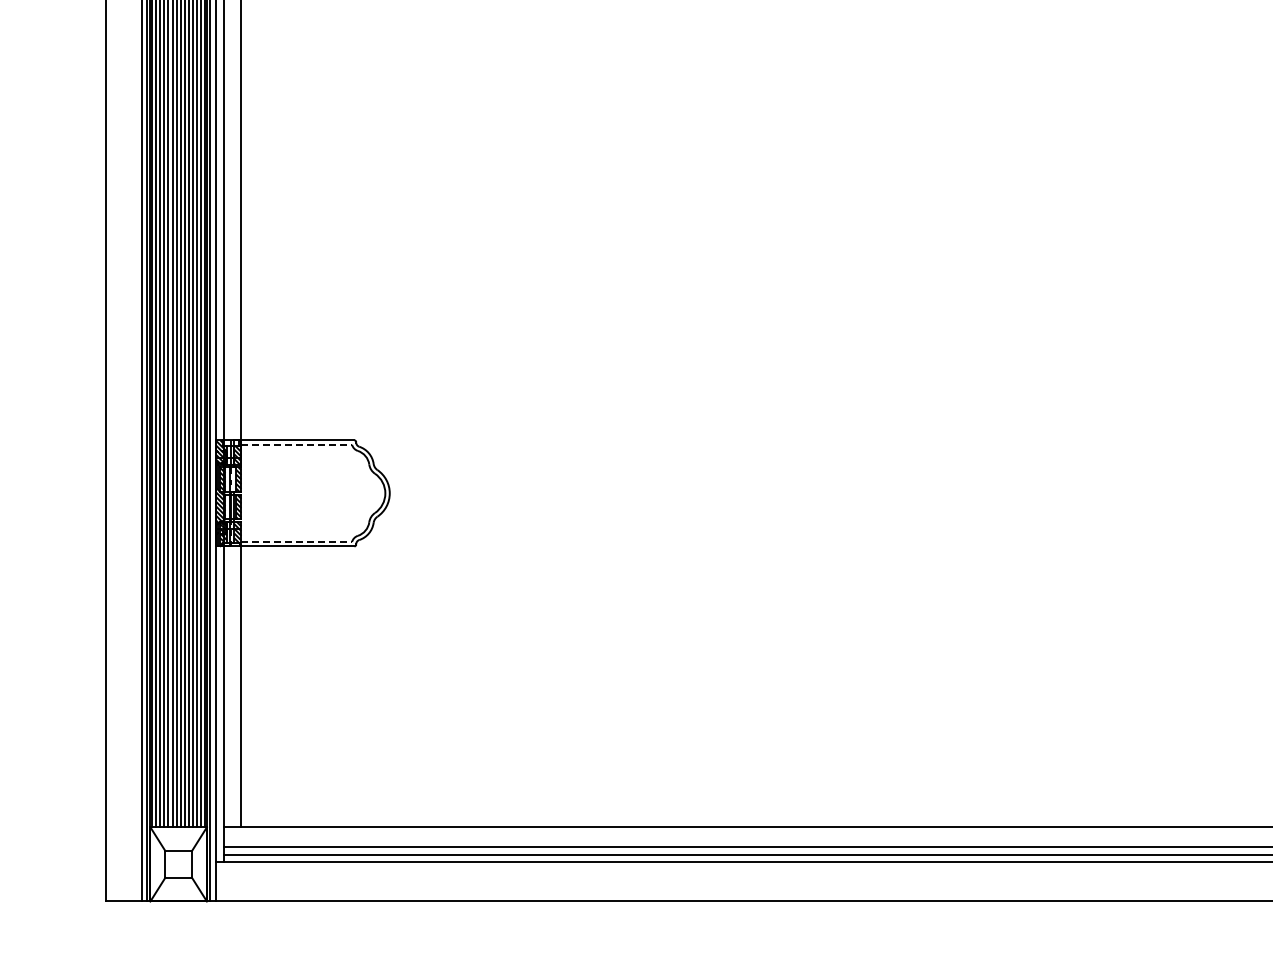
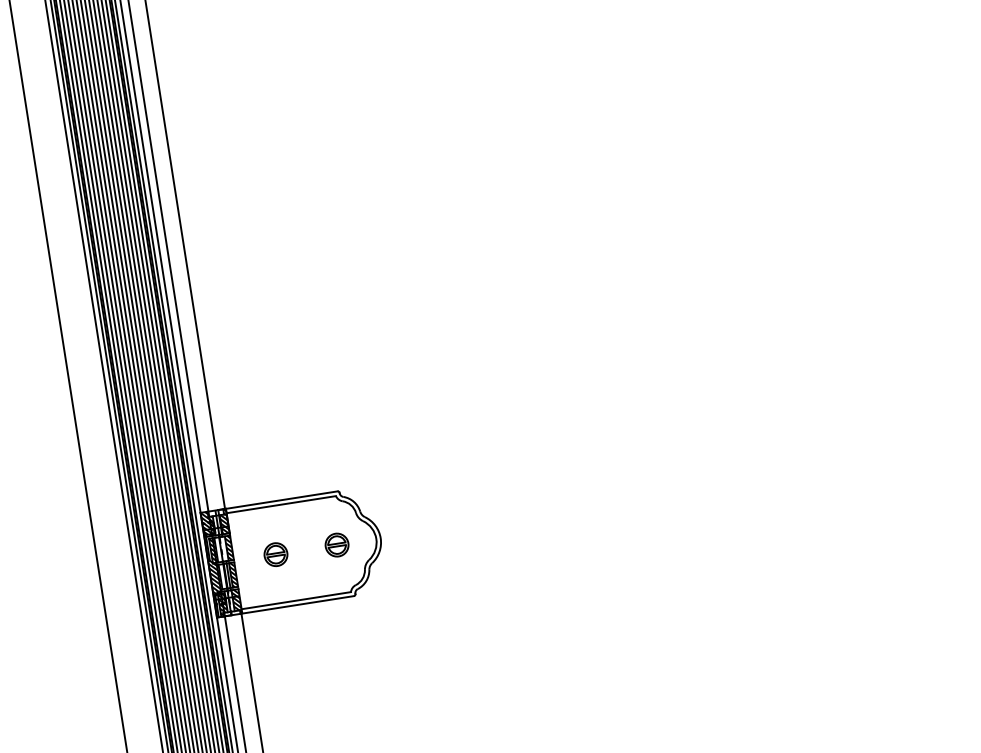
line: (297, 444) -> (281, 504), dashed -> solid
part: (283, 493) -> (275, 554), added
part: (345, 493) -> (336, 545), added
line: (297, 541) -> (296, 600), dashed -> solid

